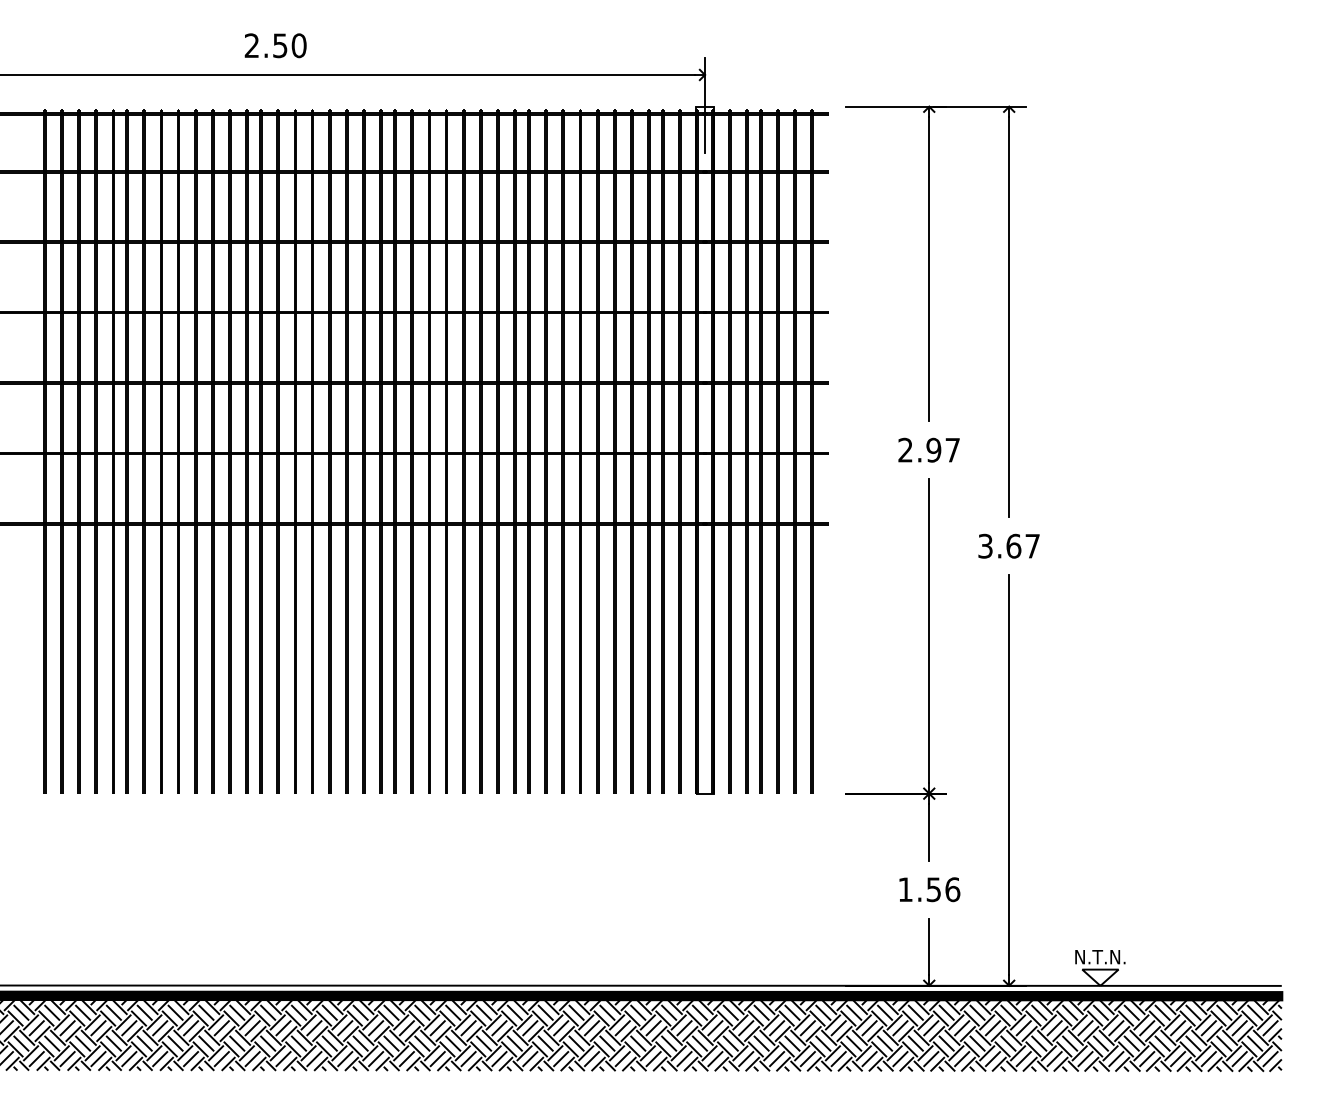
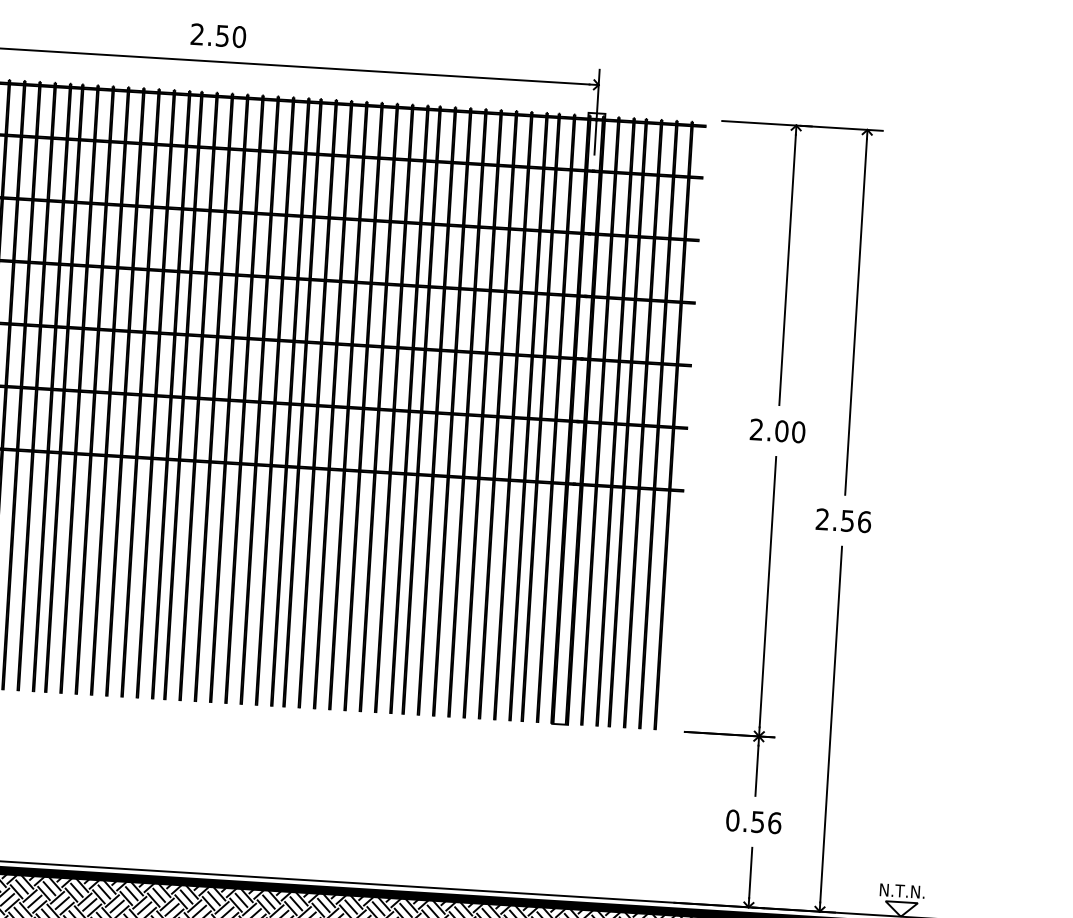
text: (943, 449) -> (790, 431), 2.97 -> 2.00
text: (1009, 545) -> (843, 520), 3.67 -> 2.56
text: (905, 889) -> (732, 820), 1.56 -> 0.56

